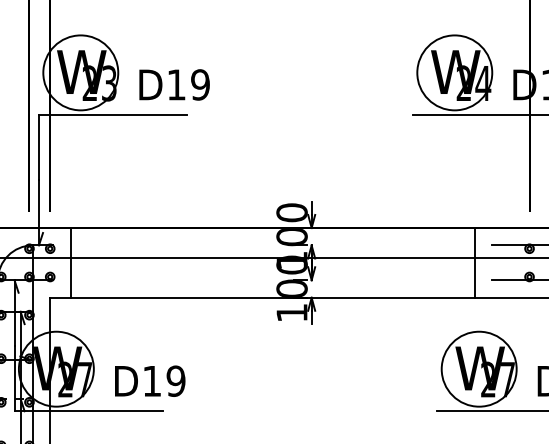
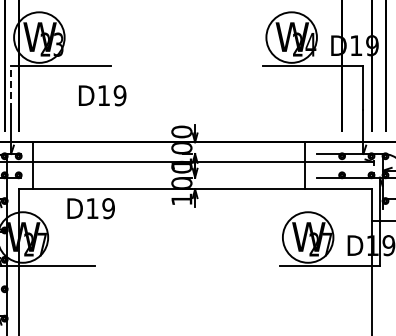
text: (174, 84) -> (102, 95), moved
line: (39, 146) -> (11, 87), solid -> dashed
text: (149, 381) -> (90, 208), moved

